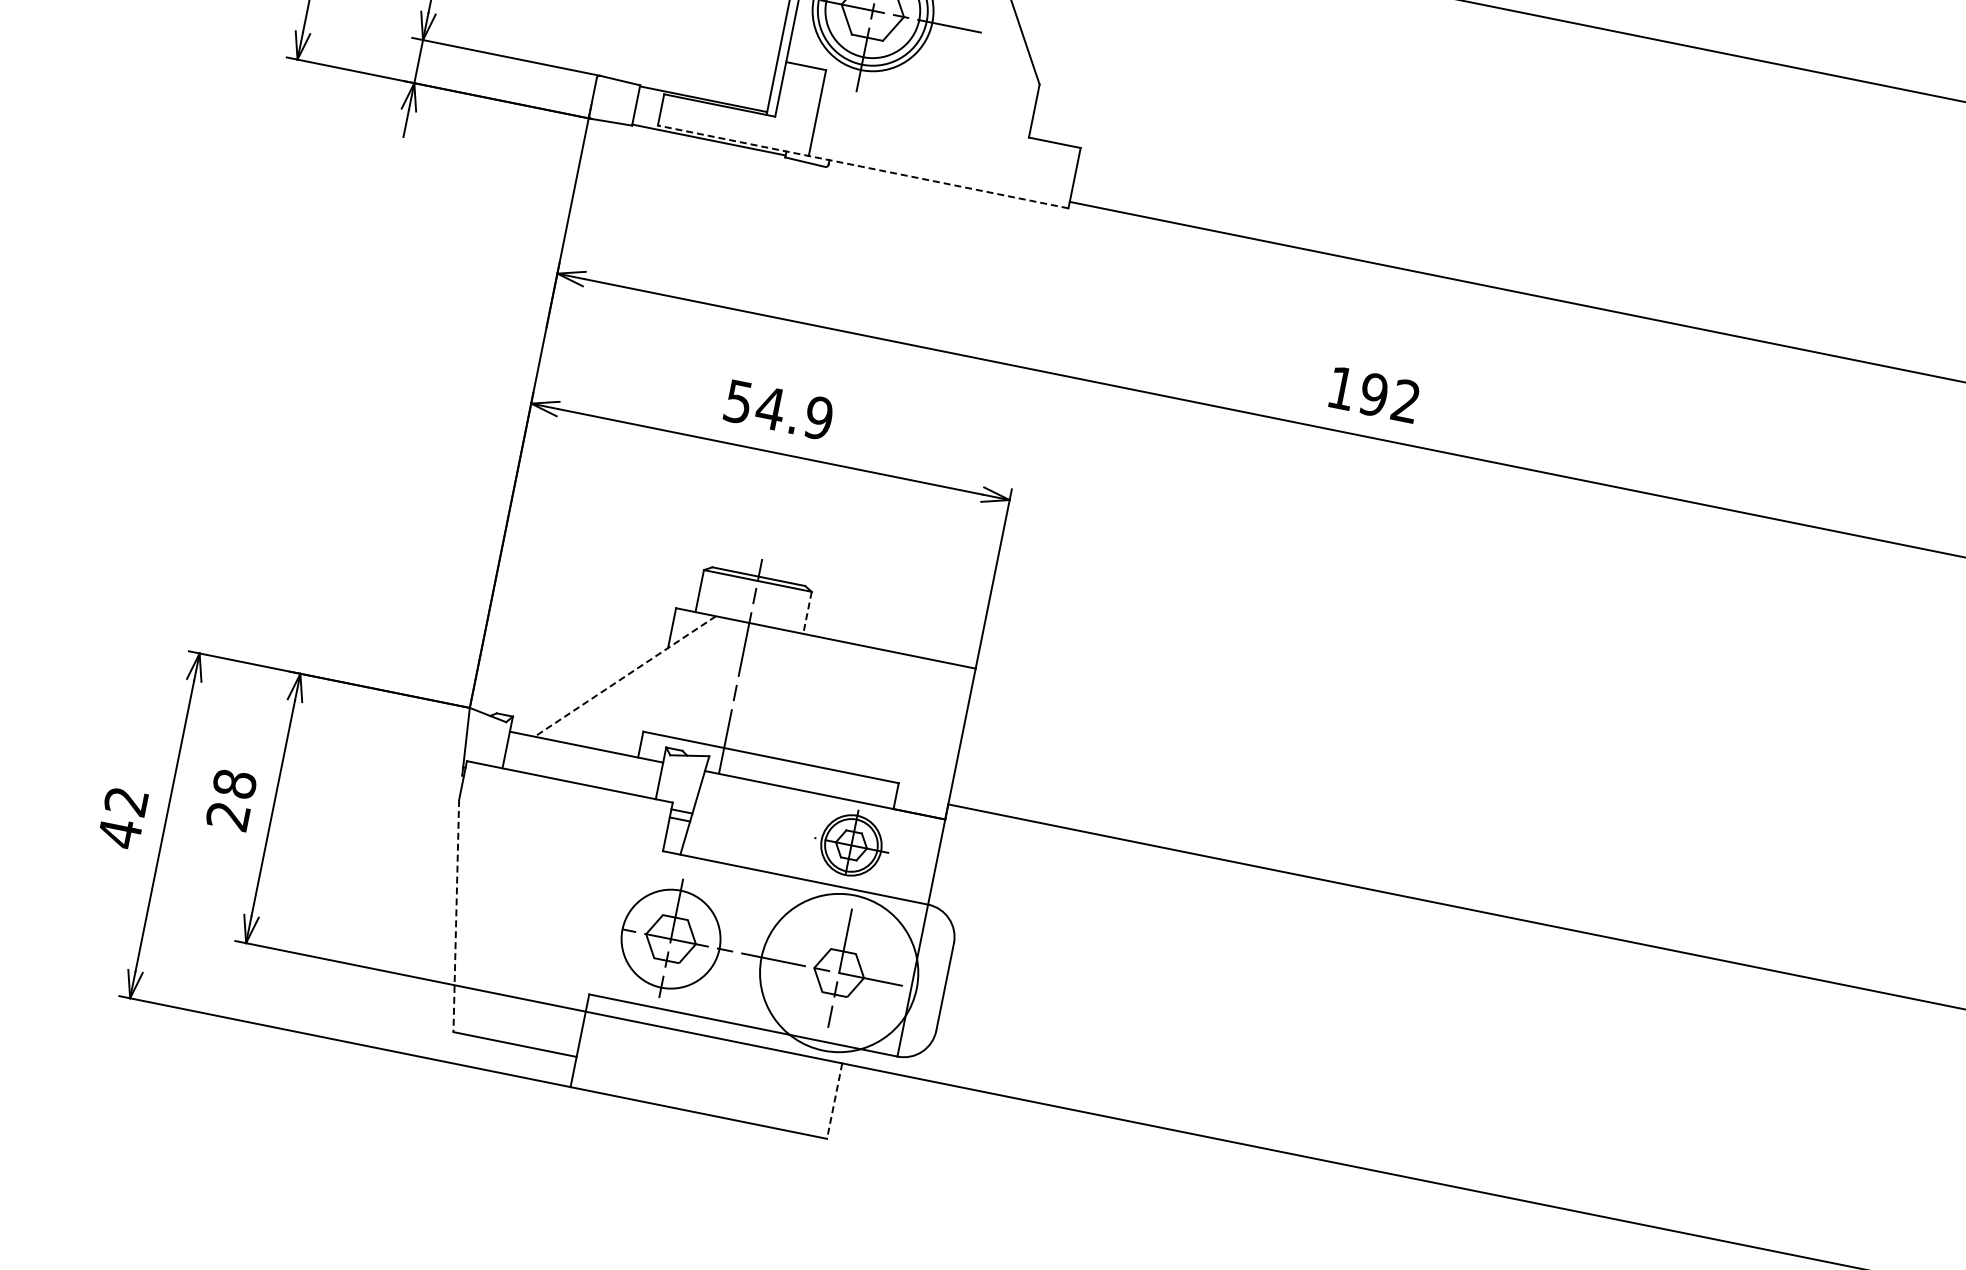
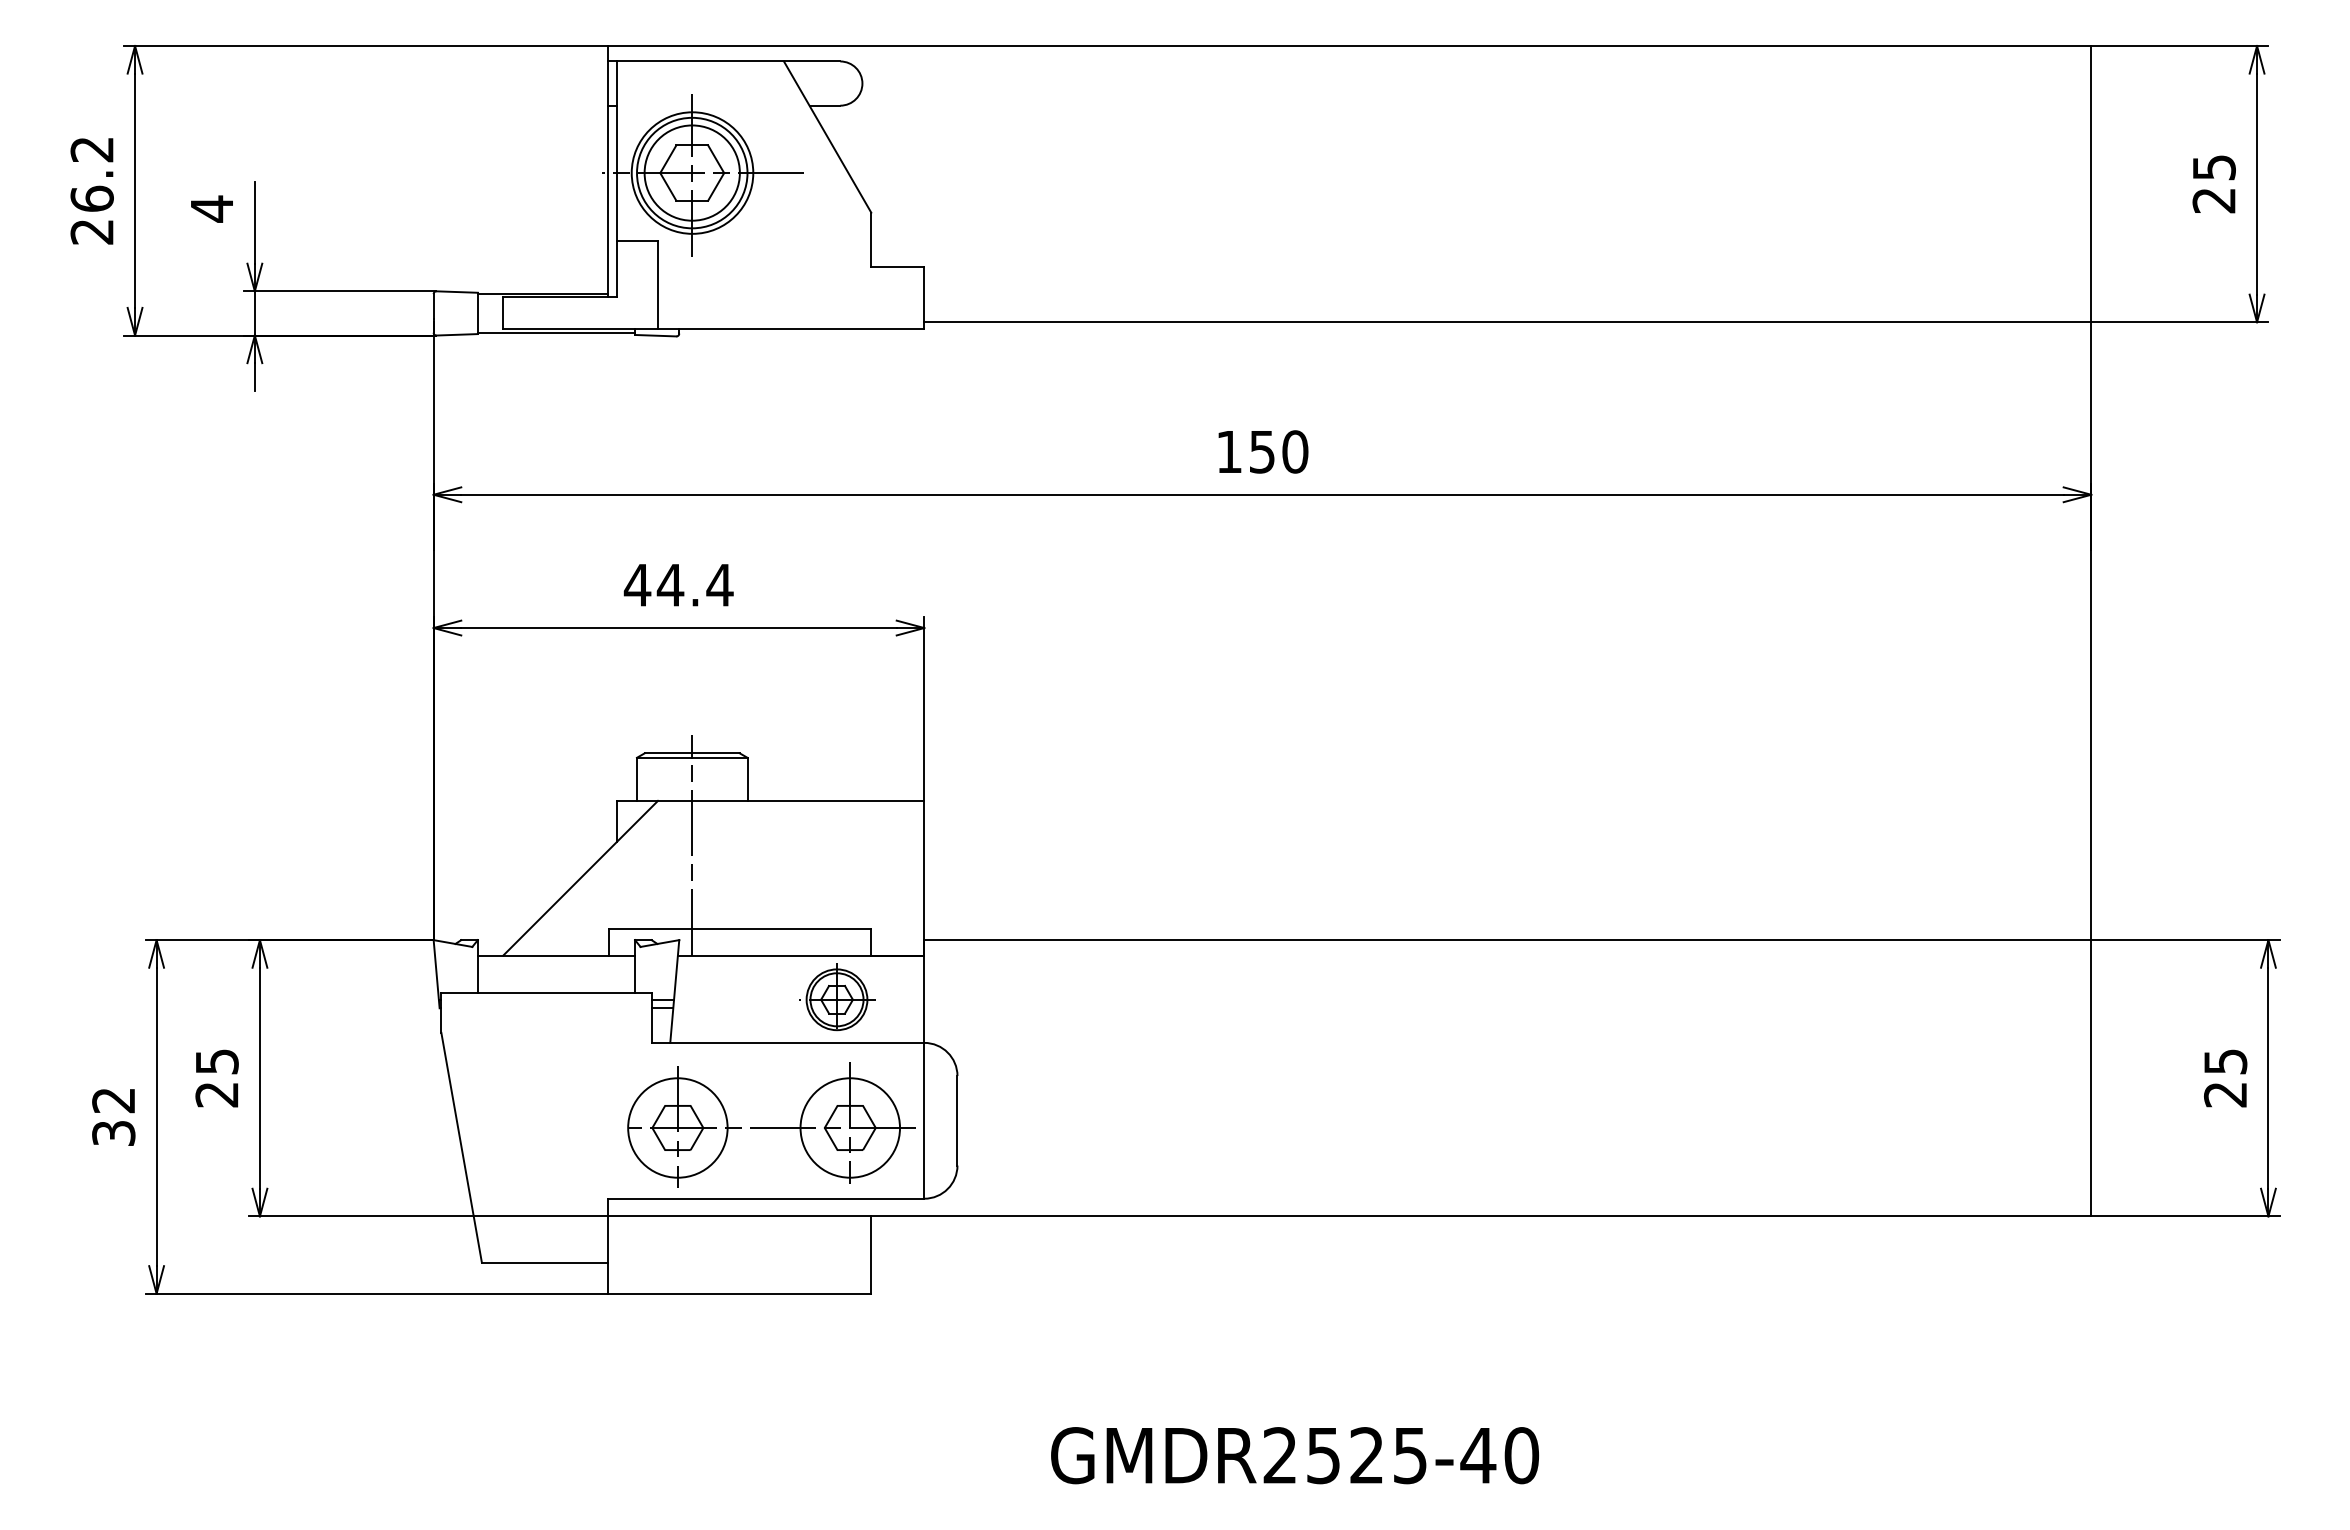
line: (862, 166) -> (713, 328), dashed -> solid
text: (1389, 397) -> (1278, 451), 192 -> 150
text: (778, 409) -> (678, 584), 54.9 -> 44.4
line: (807, 613) -> (747, 779), dashed -> solid
line: (625, 676) -> (580, 878), dashed -> solid
text: (234, 783) -> (216, 1061), 28 -> 25
text: (119, 833) -> (113, 1133), 42 -> 32
line: (456, 915) -> (461, 1147), dashed -> solid
circle: (839, 972) -> (850, 1127), size x0.62
line: (834, 1101) -> (871, 1255), dashed -> solid

